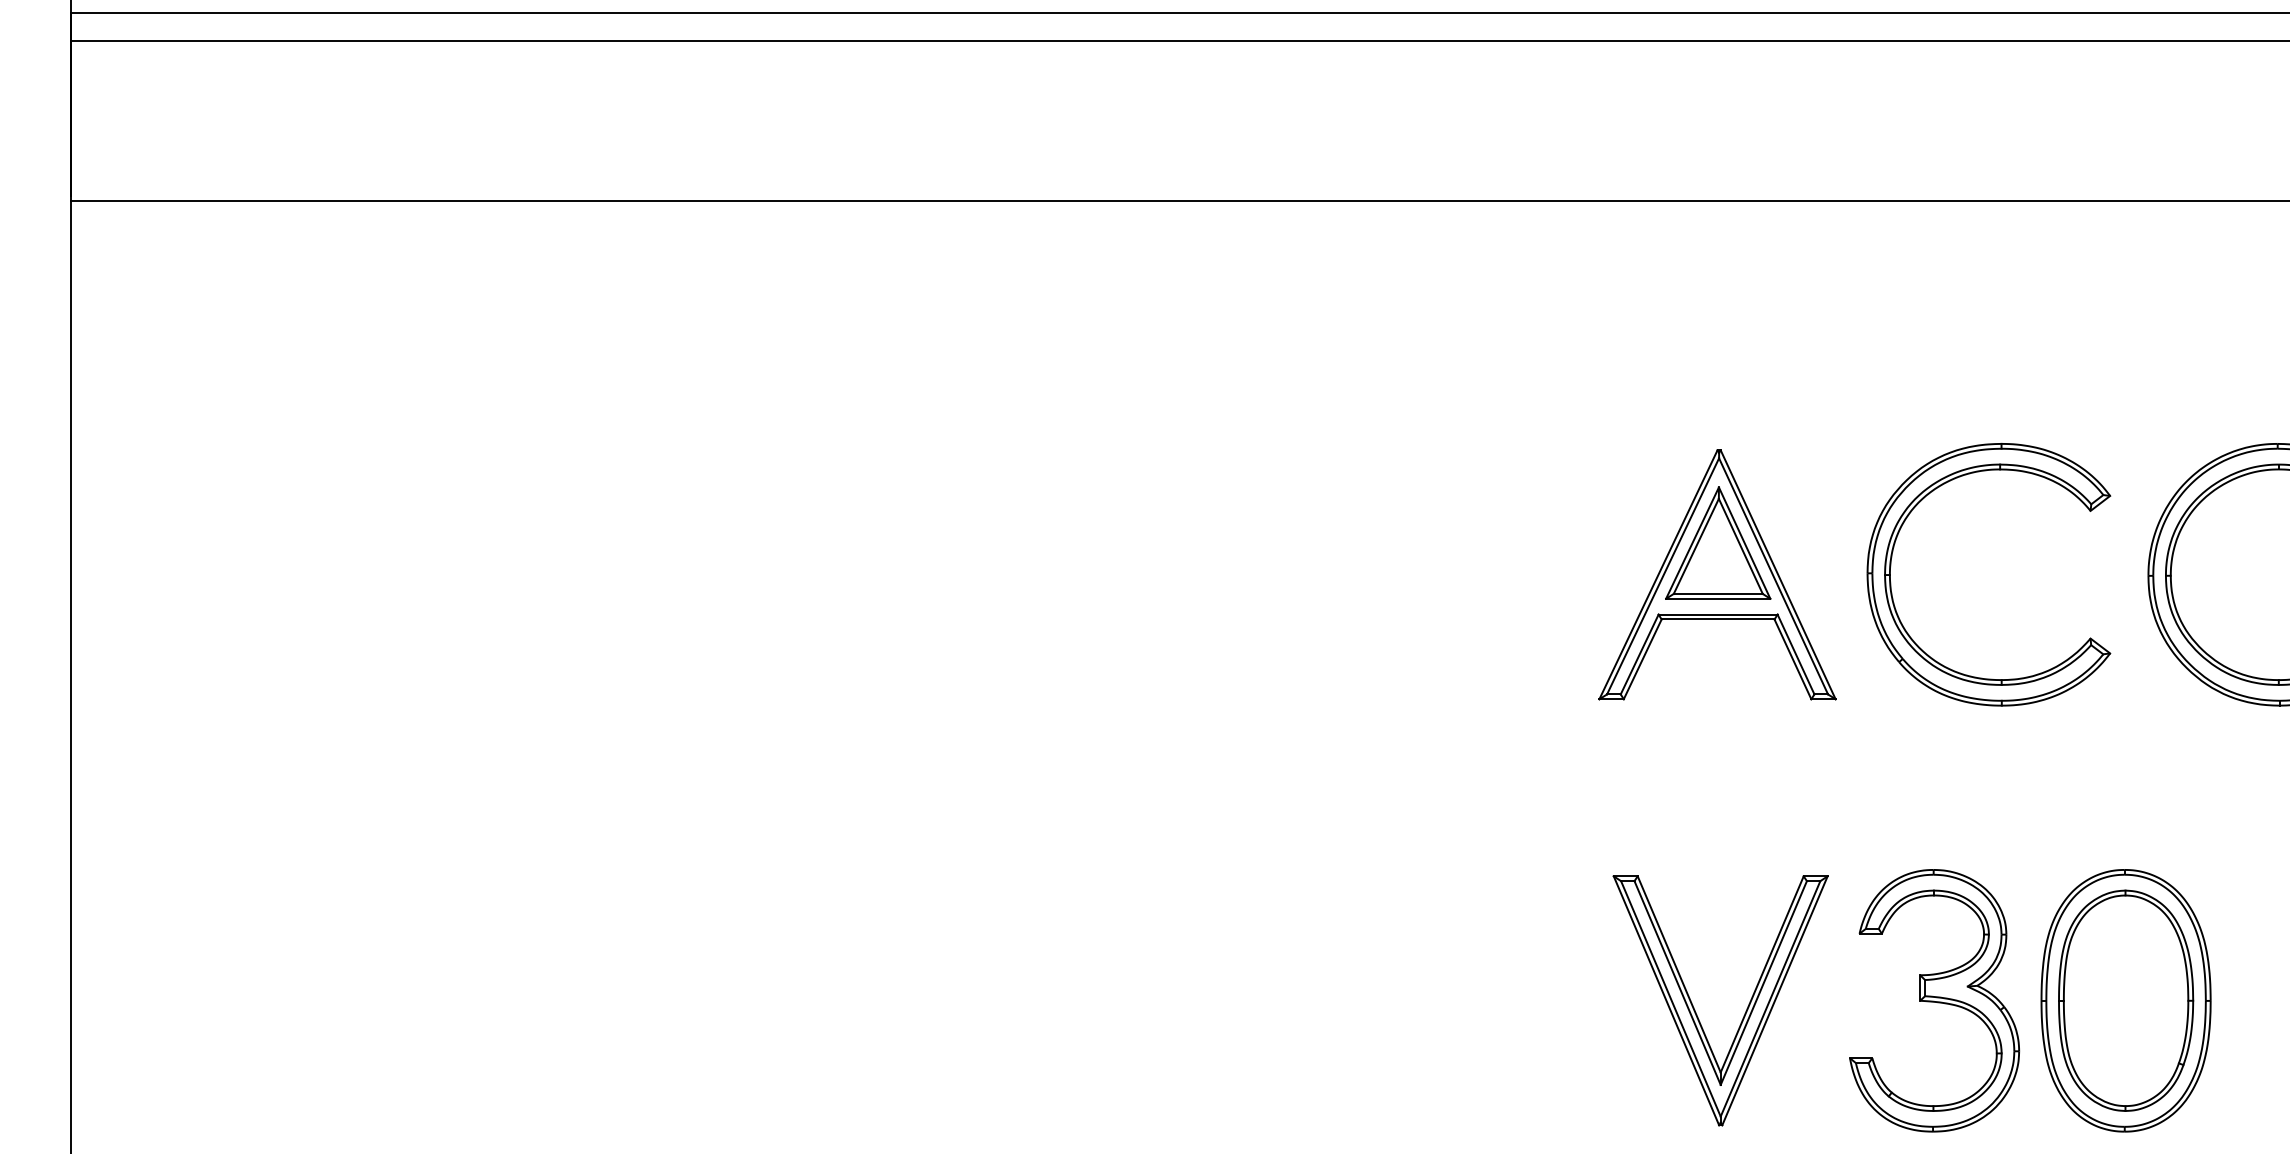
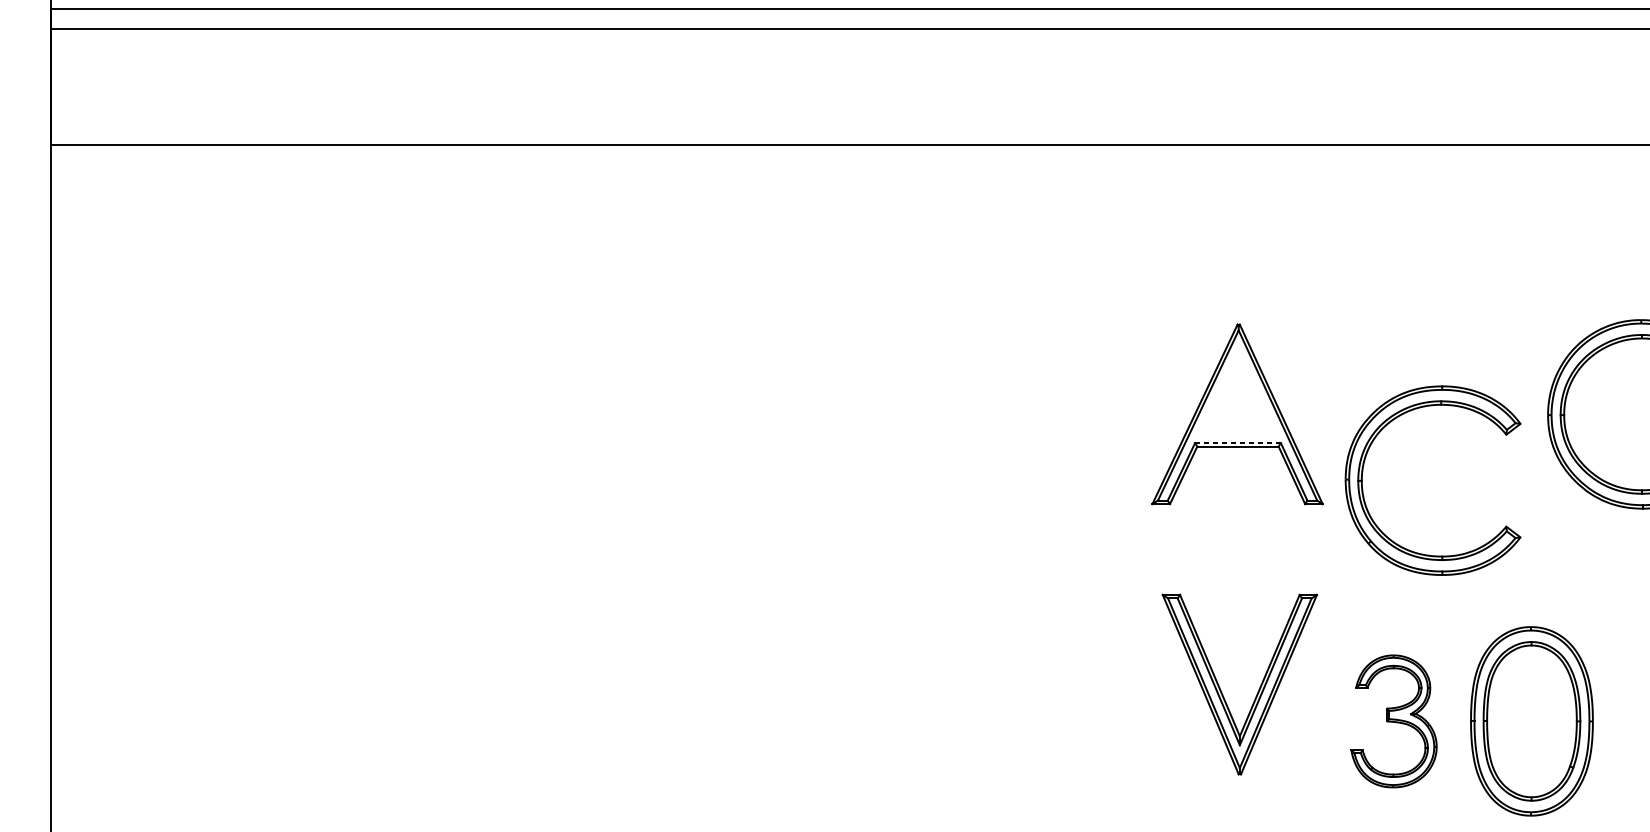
part: (1718, 542) -> (1238, 391), removed
part: (1891, 566) -> (1362, 474), moved
line: (1718, 614) -> (1238, 443), solid -> dashed
part: (1934, 1000) -> (1393, 721), size x0.7
part: (1695, 1009) -> (1221, 690), moved

